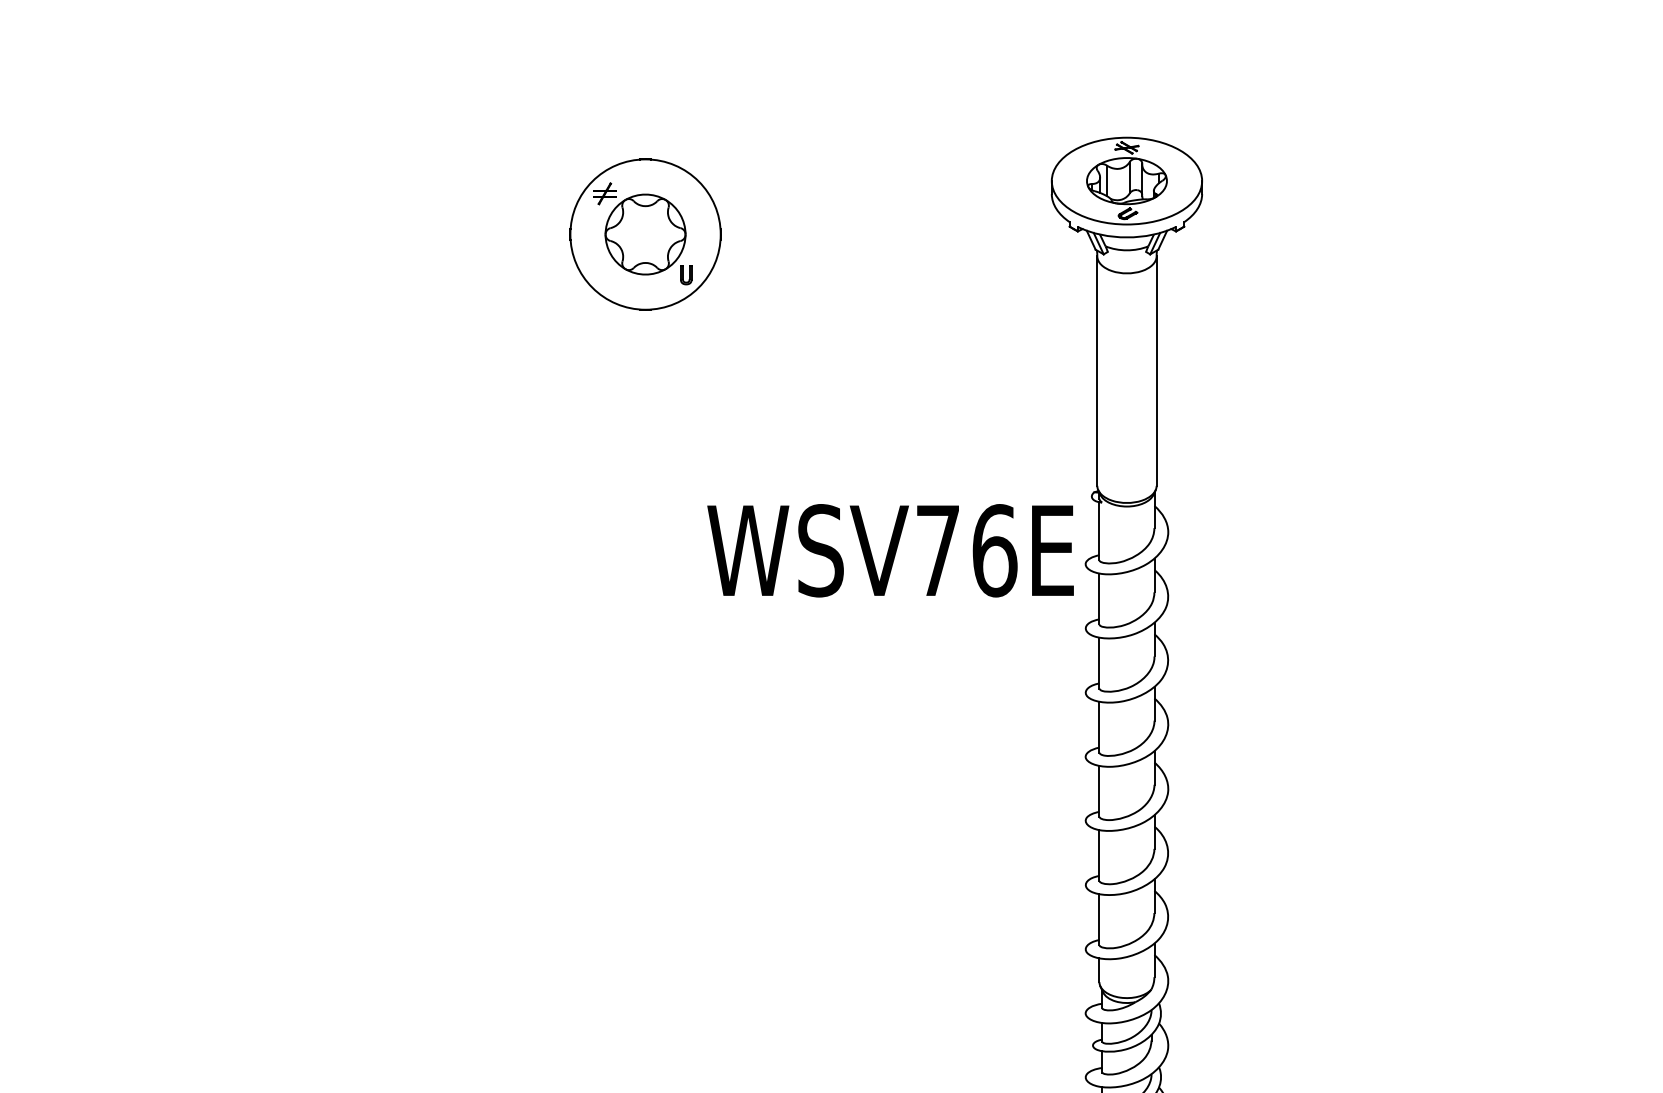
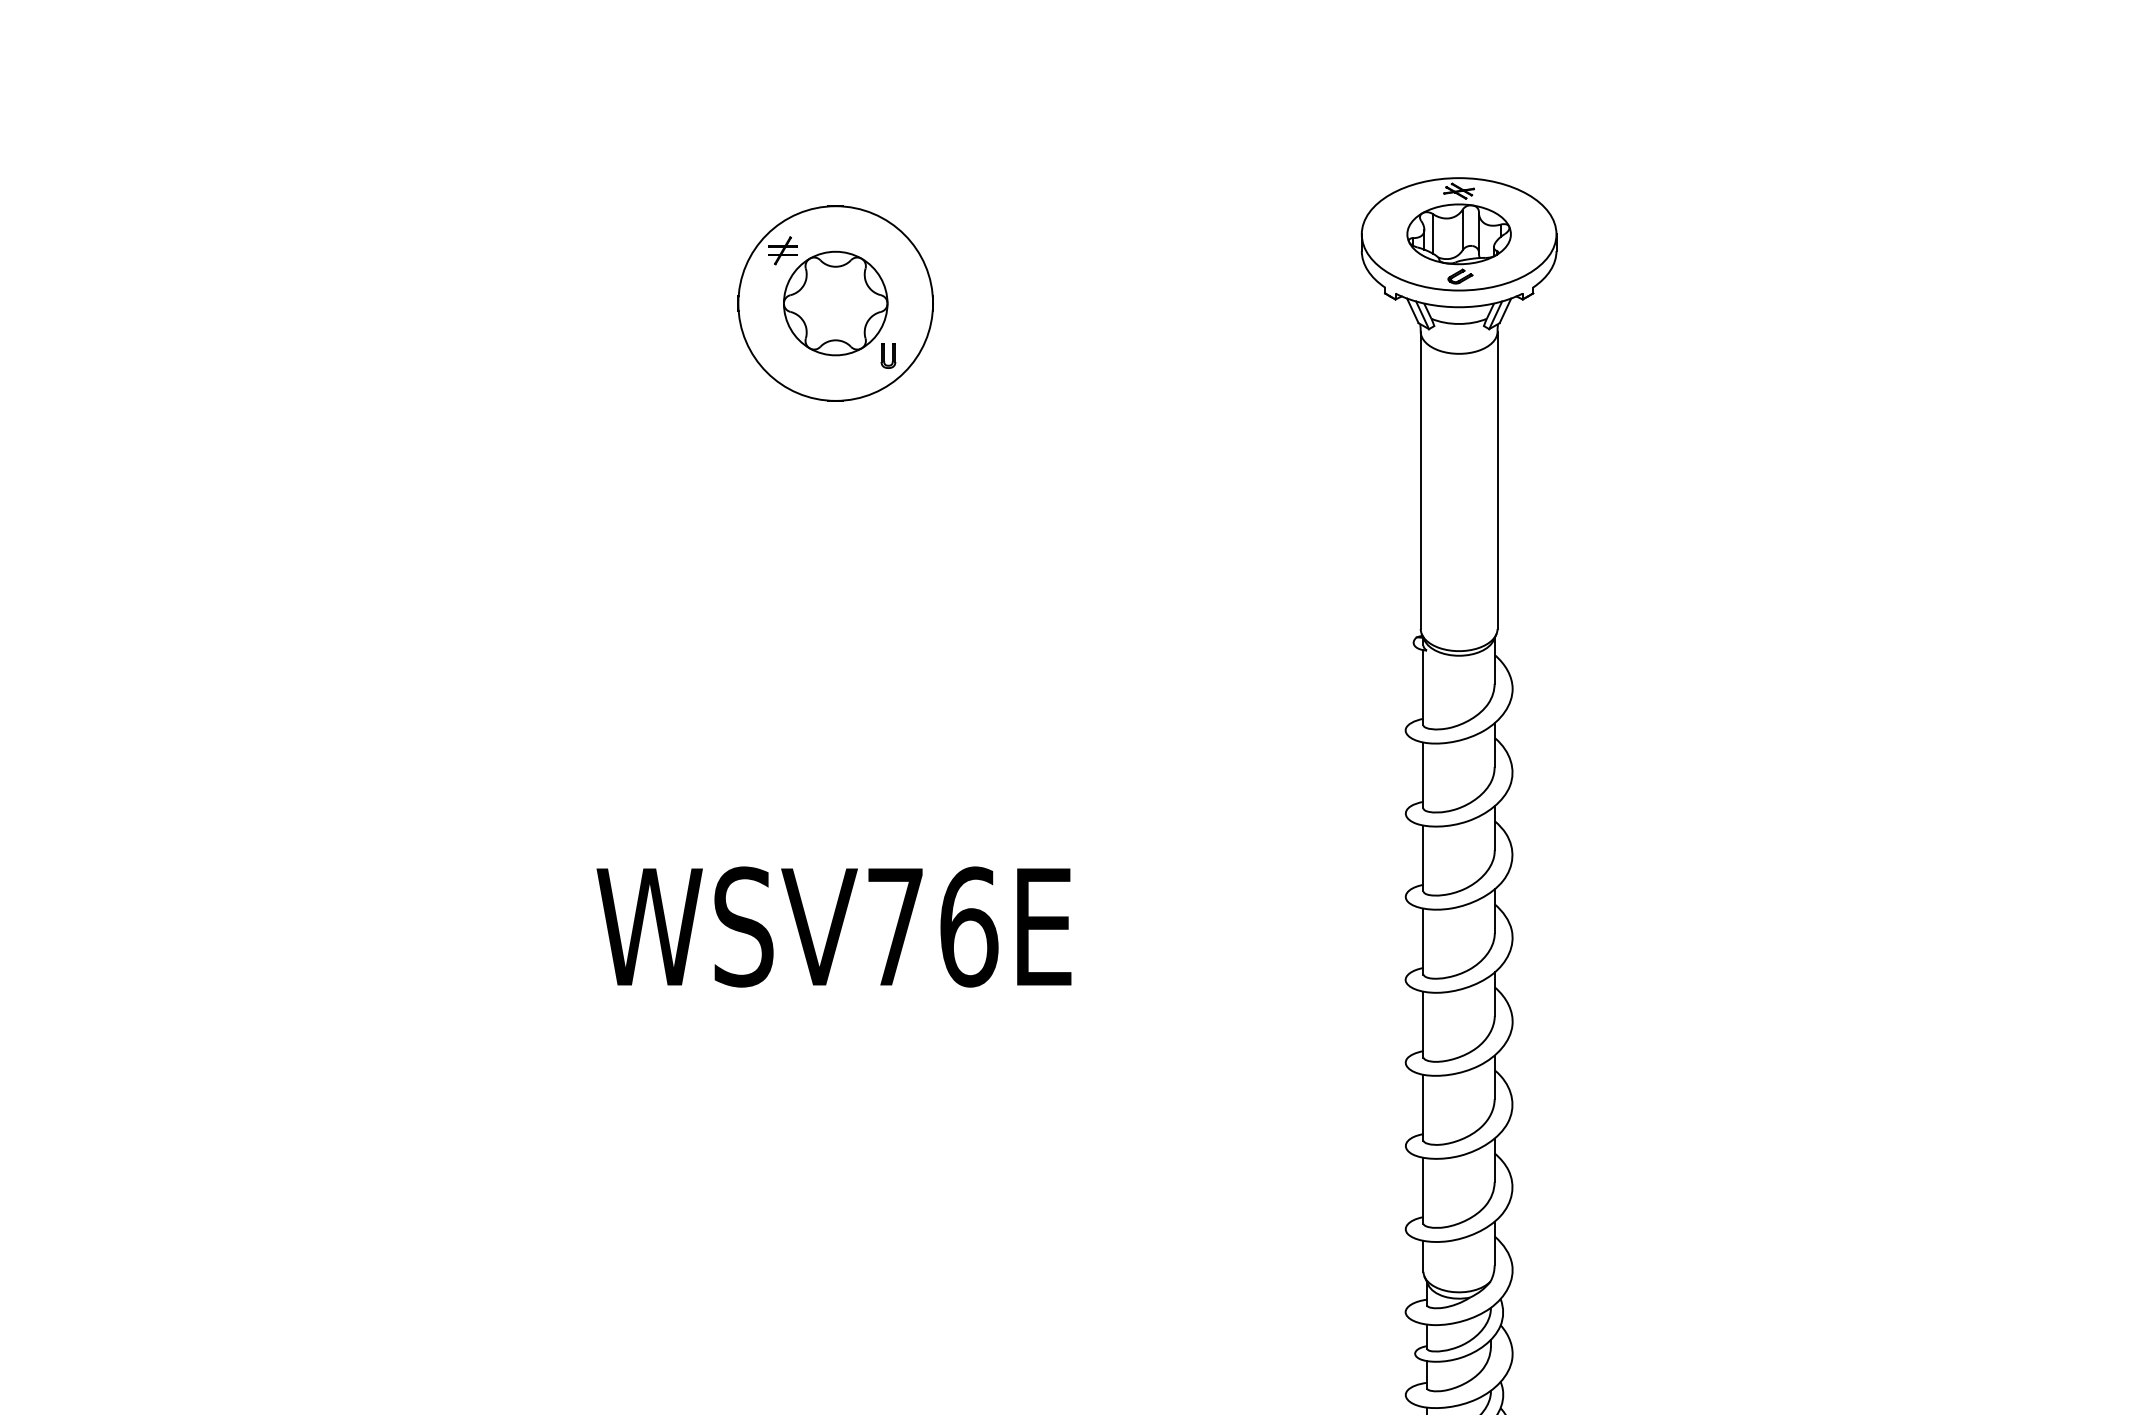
text: (890, 550) -> (833, 926), moved

